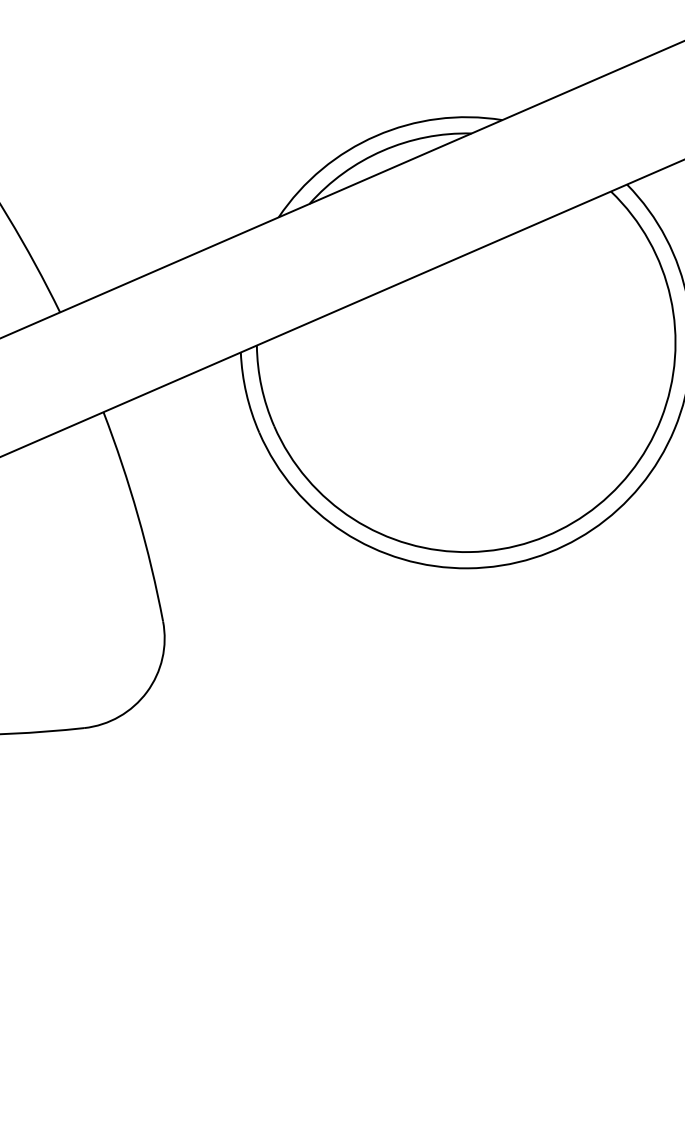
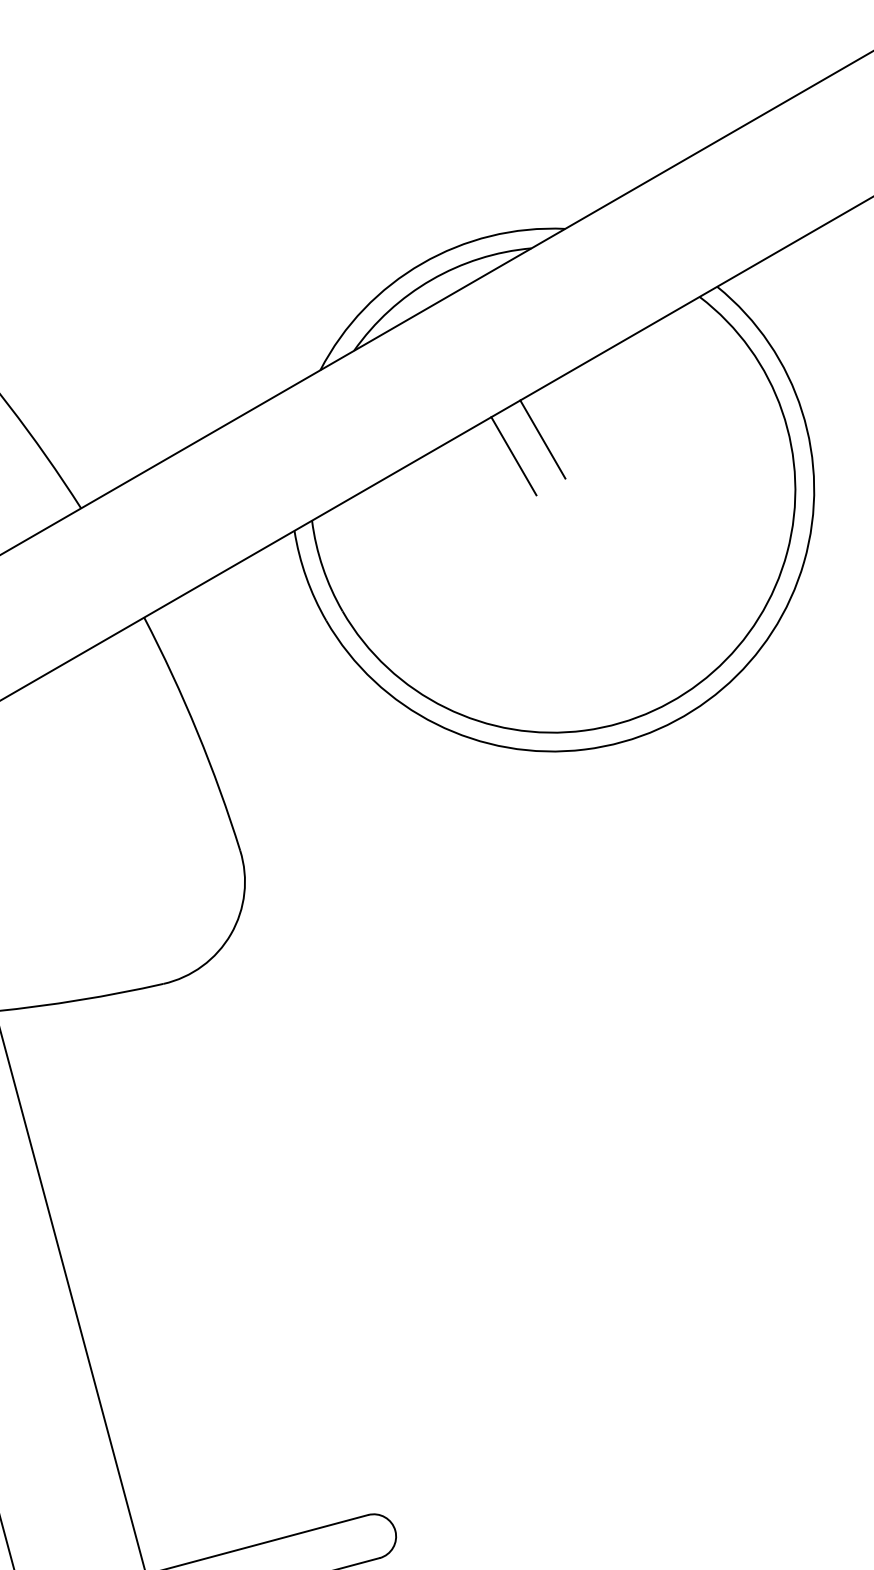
line: (462, 298) -> (542, 439), added
line: (435, 310) -> (513, 456), added

